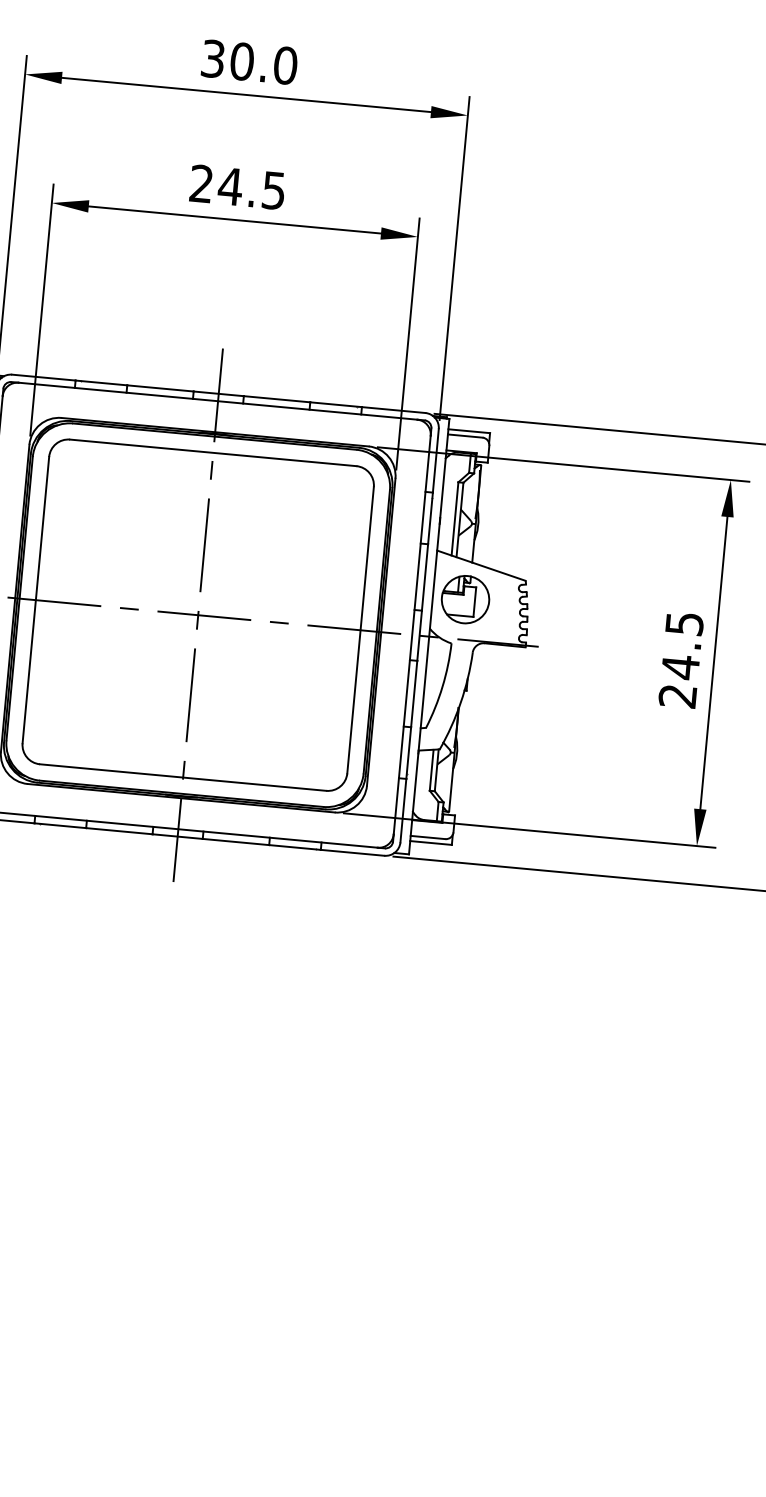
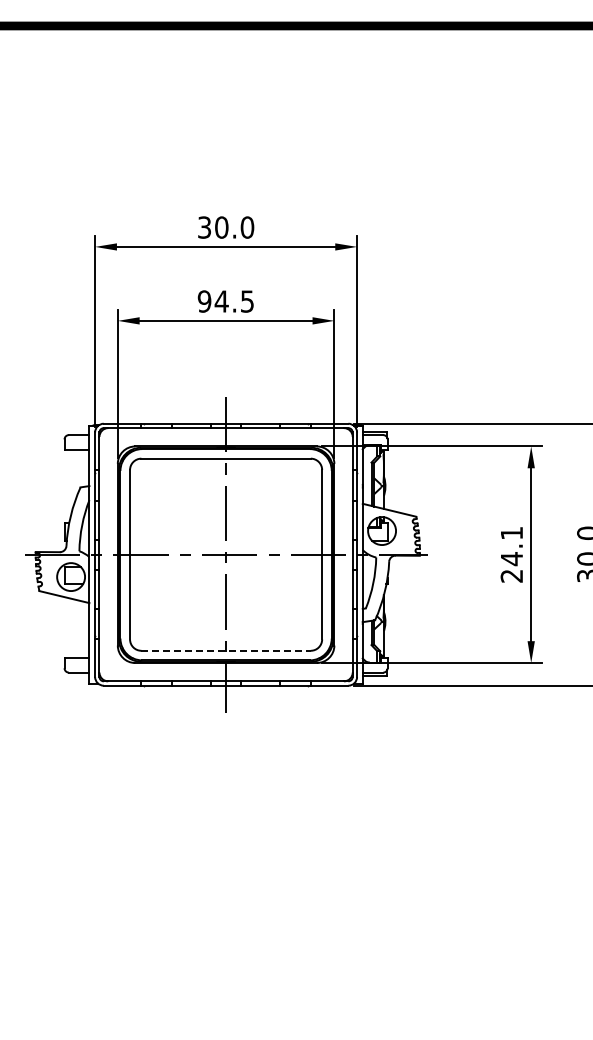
text: (201, 183) -> (204, 301), 24.5 -> 94.5
text: (685, 624) -> (512, 533), 24.5 -> 24.1
line: (183, 777) -> (226, 650), solid -> dashed

